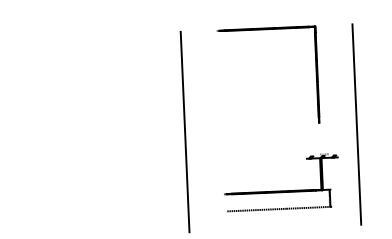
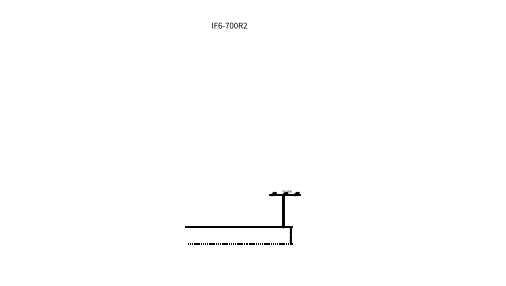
part: (266, 29) -> (234, 64), removed
line: (356, 124) -> (320, 162), removed
line: (185, 131) -> (149, 162), removed

